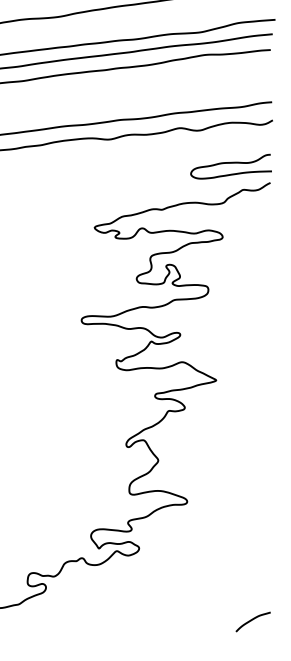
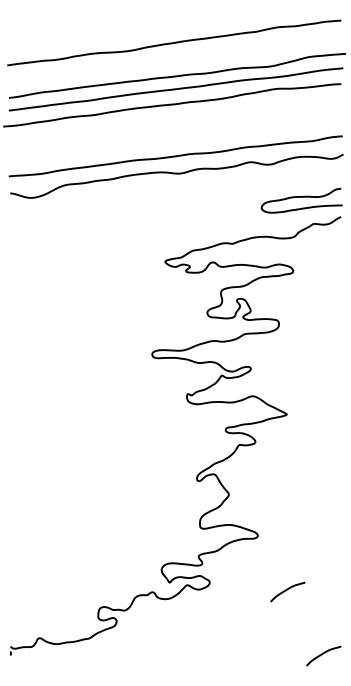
curve: (216, 556) -> (287, 590), added

